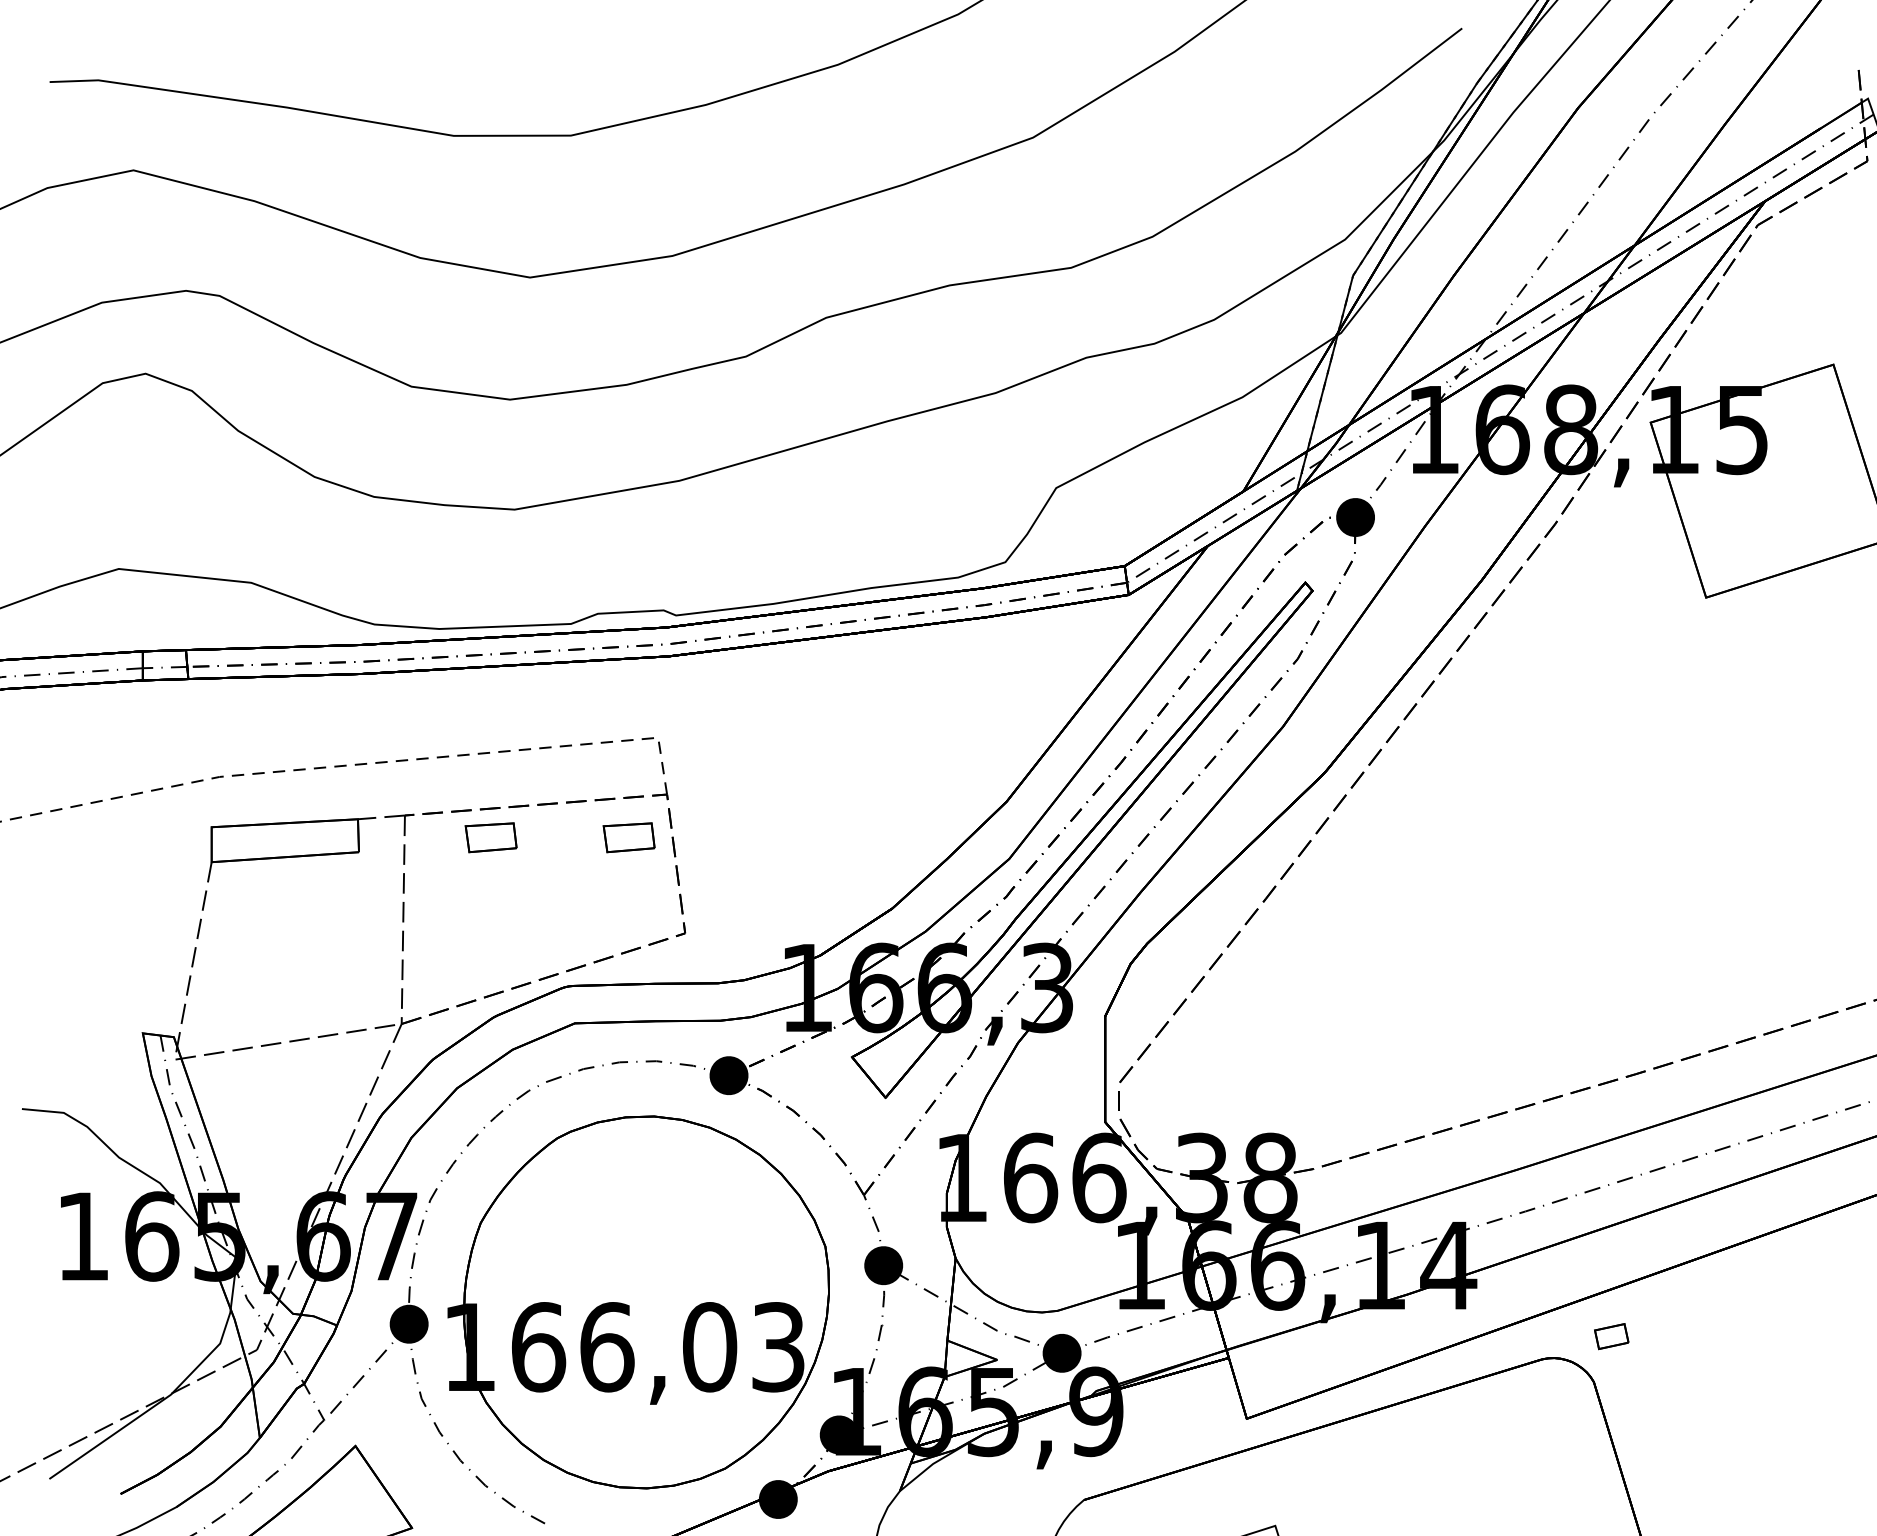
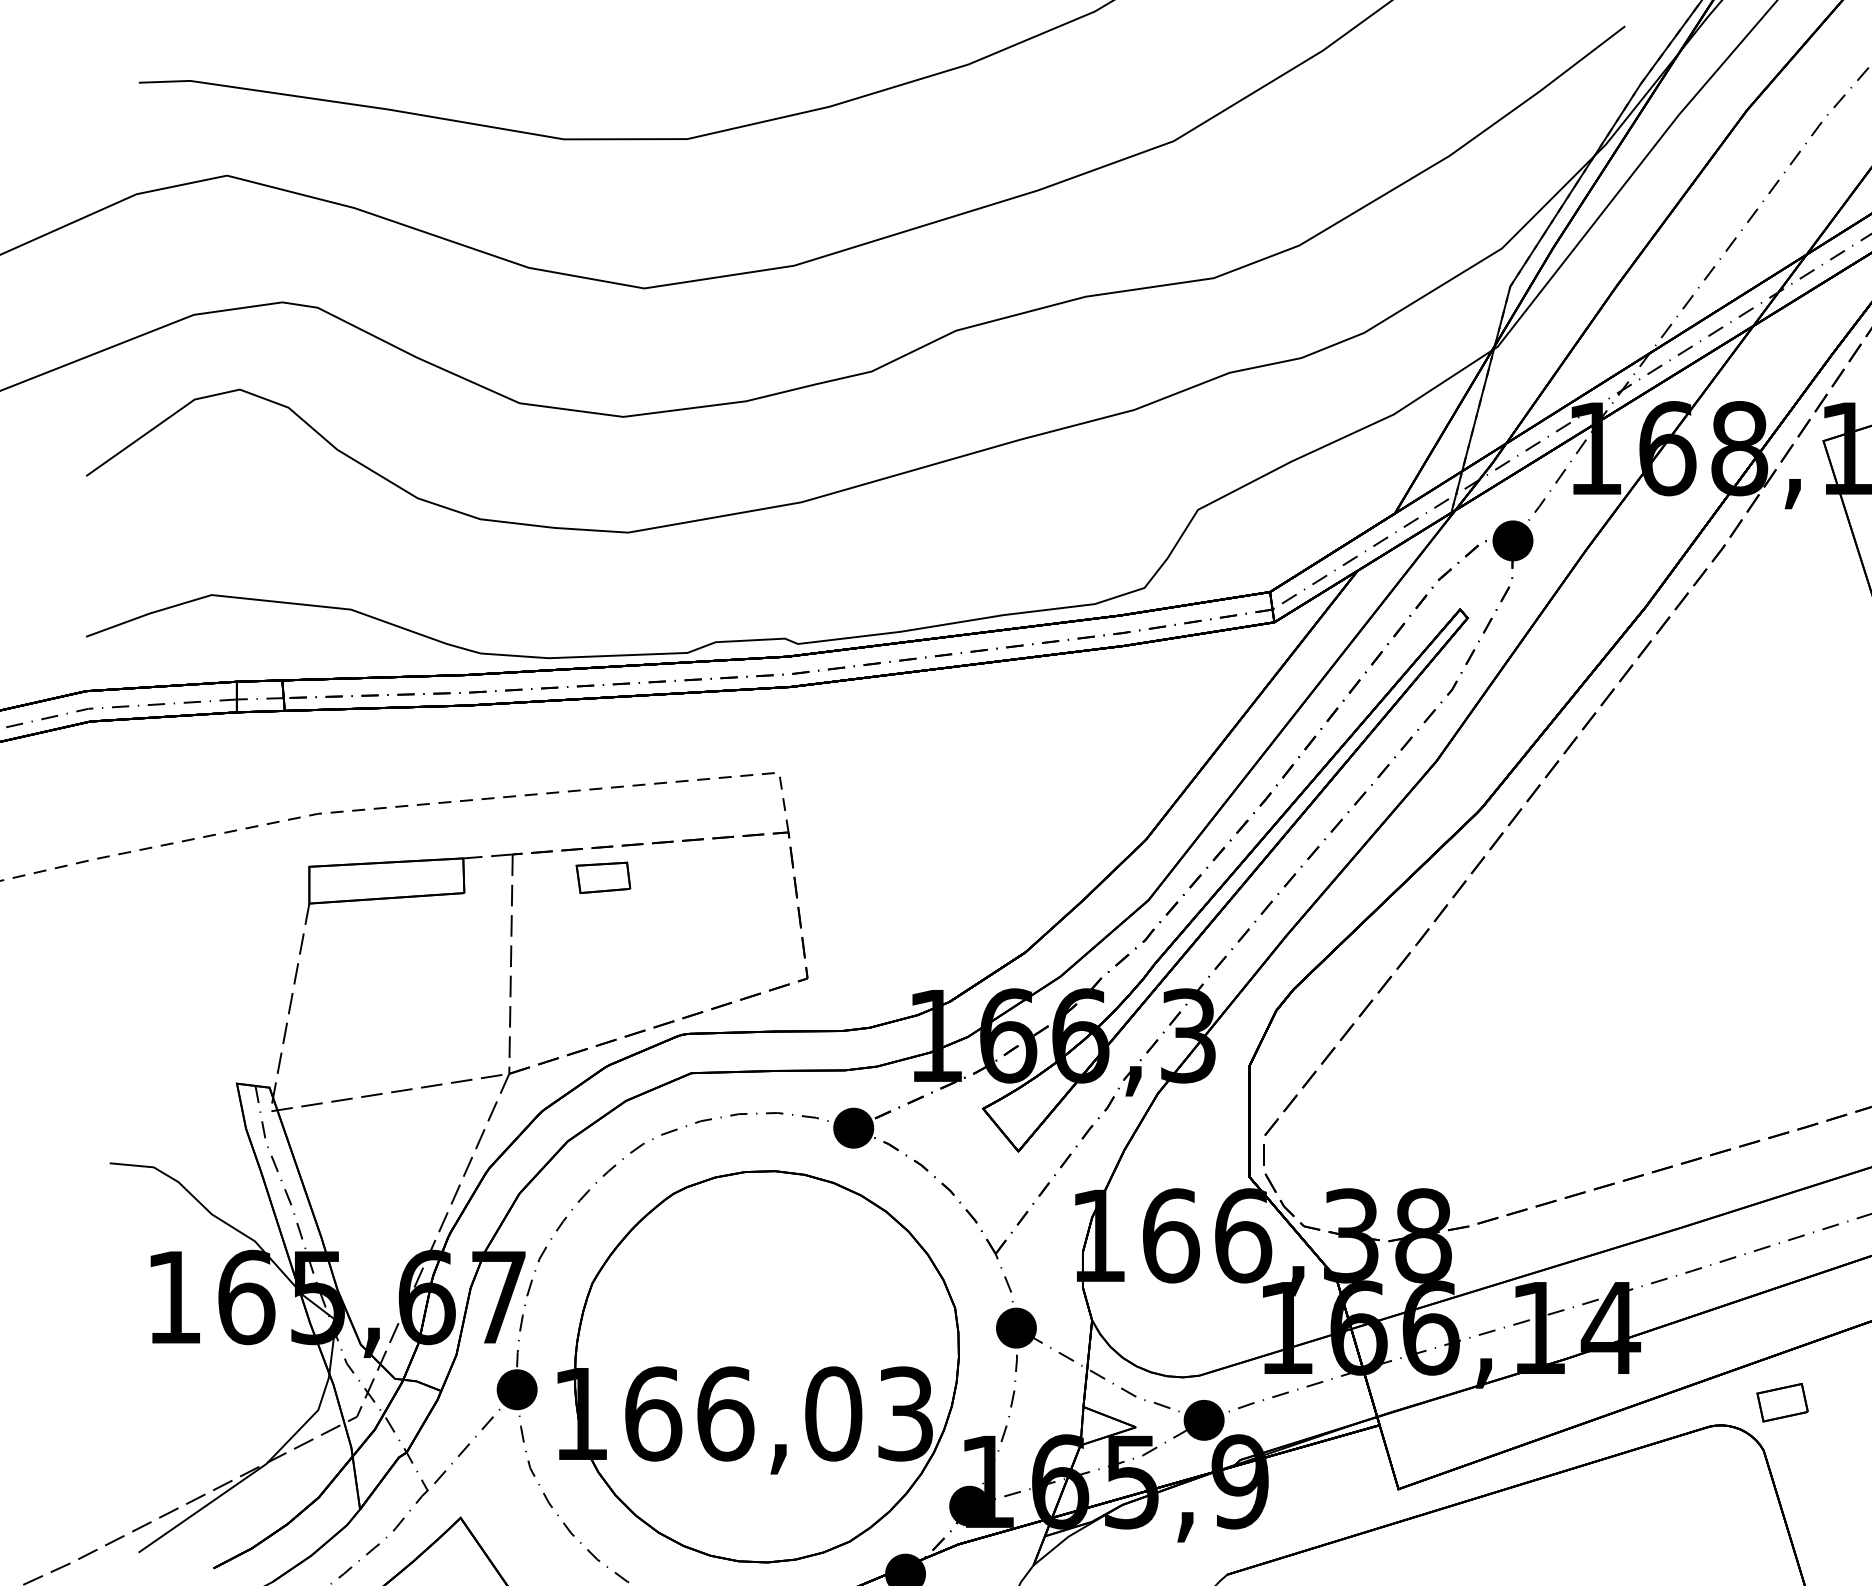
part: (628, 837) -> (747, 877), removed
part: (1611, 1336) -> (1782, 1402), size x1.43

